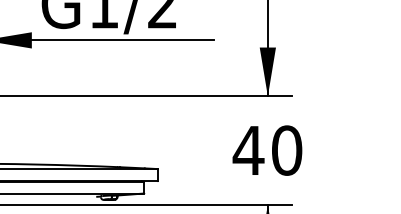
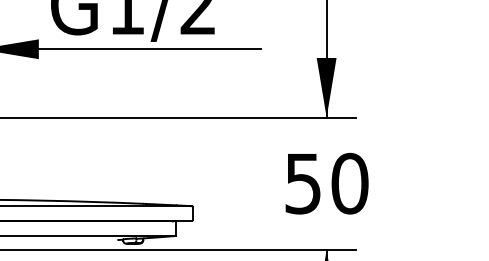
text: (248, 150) -> (303, 183), 40 -> 50

